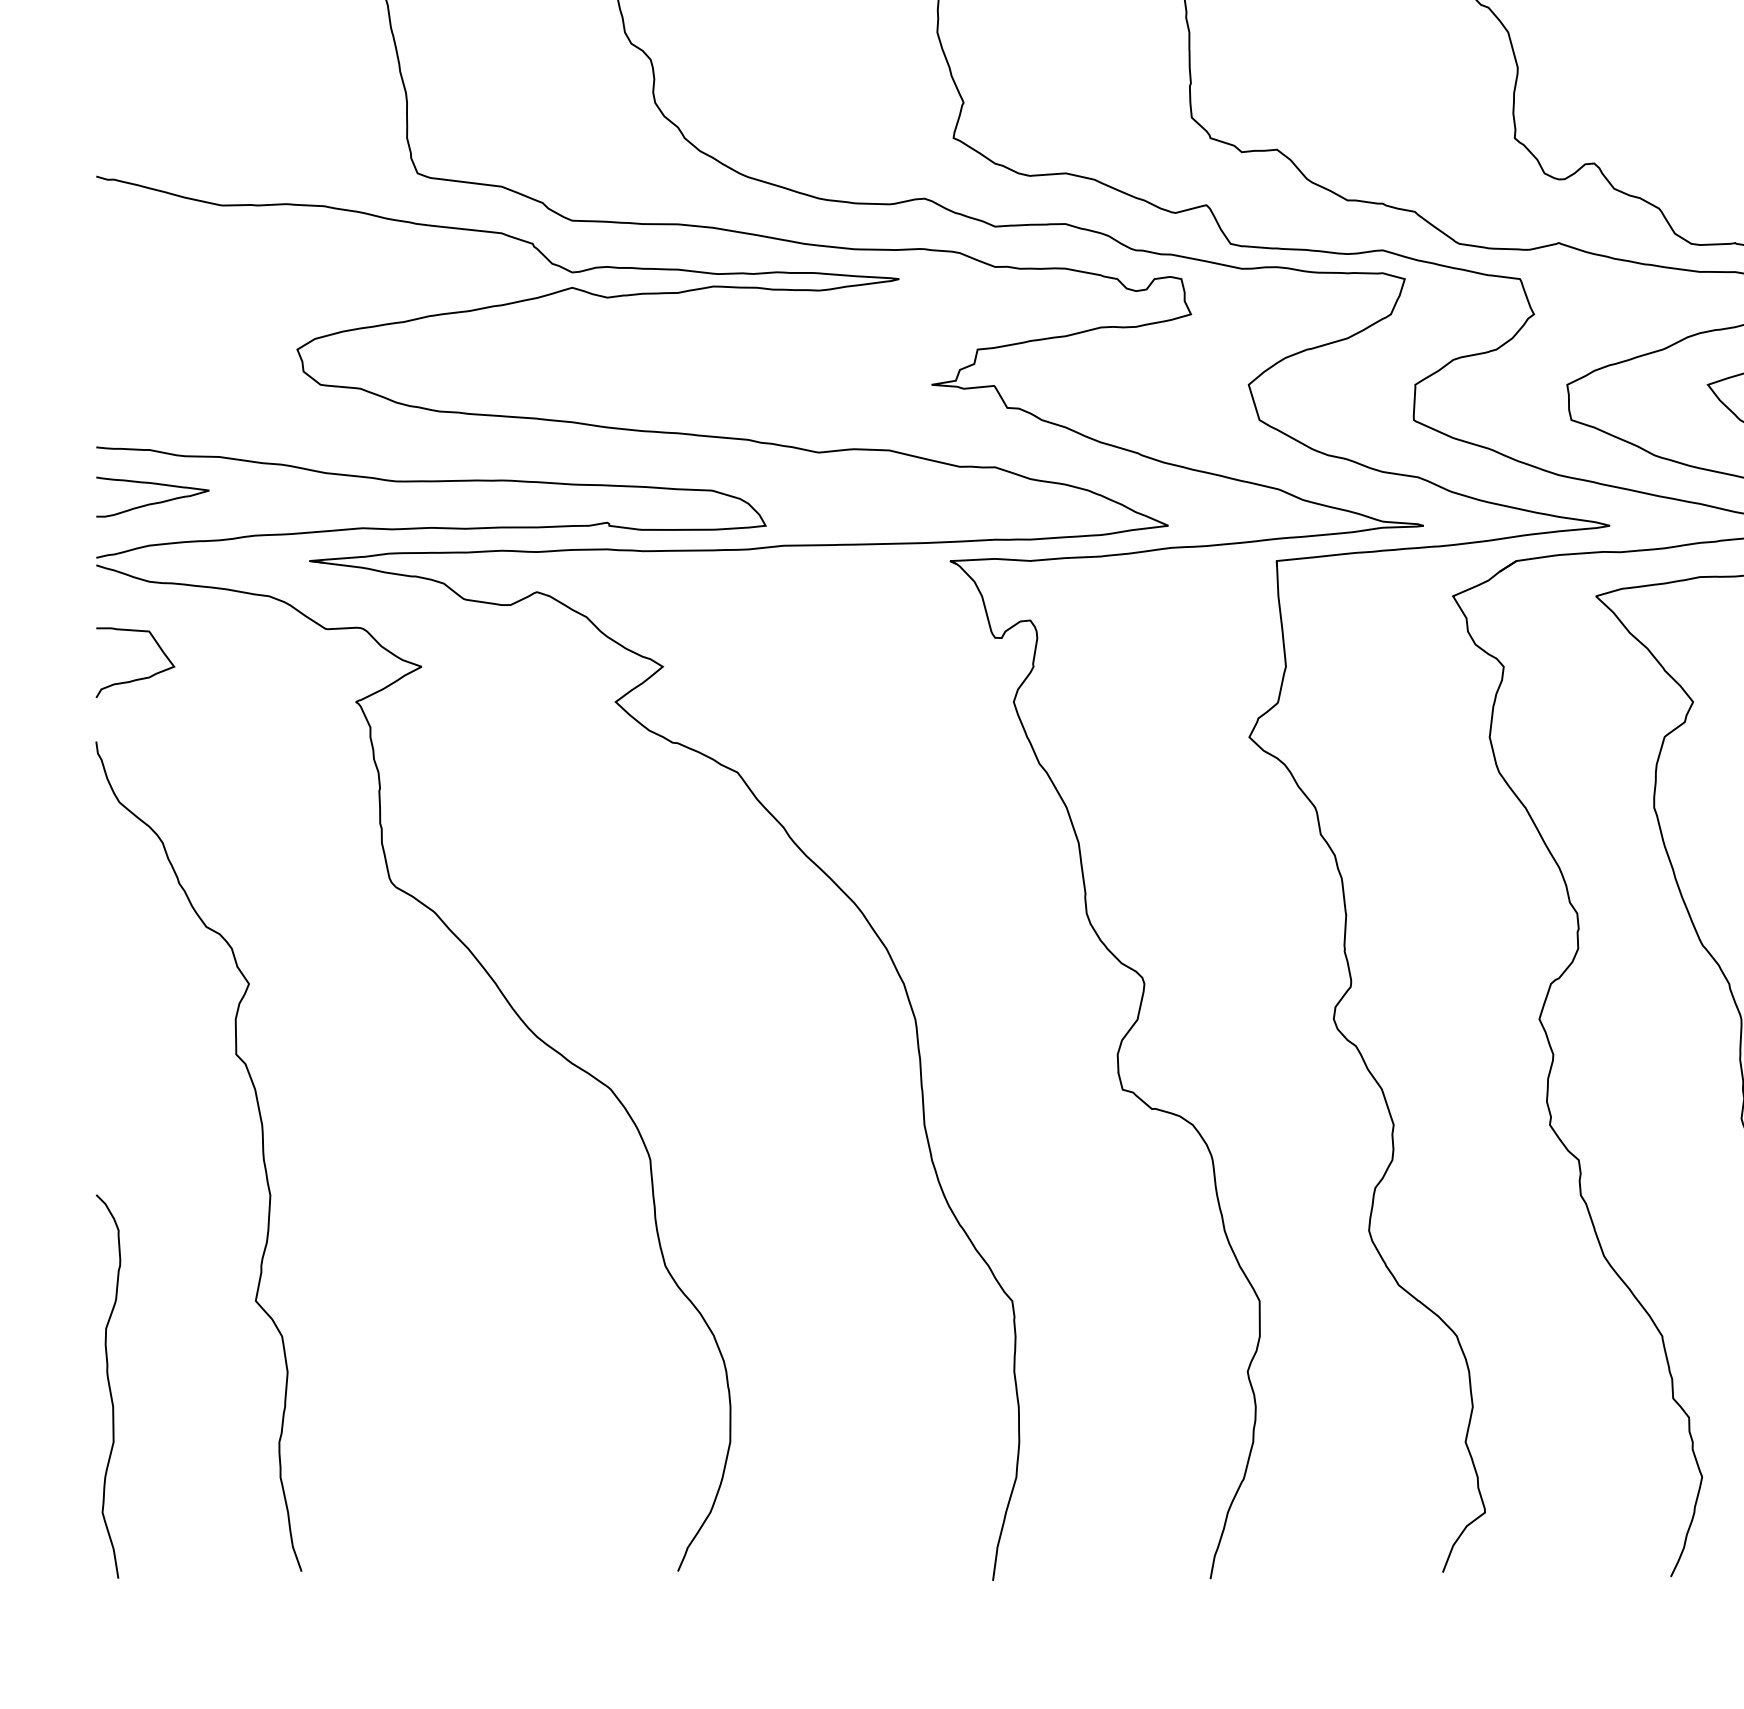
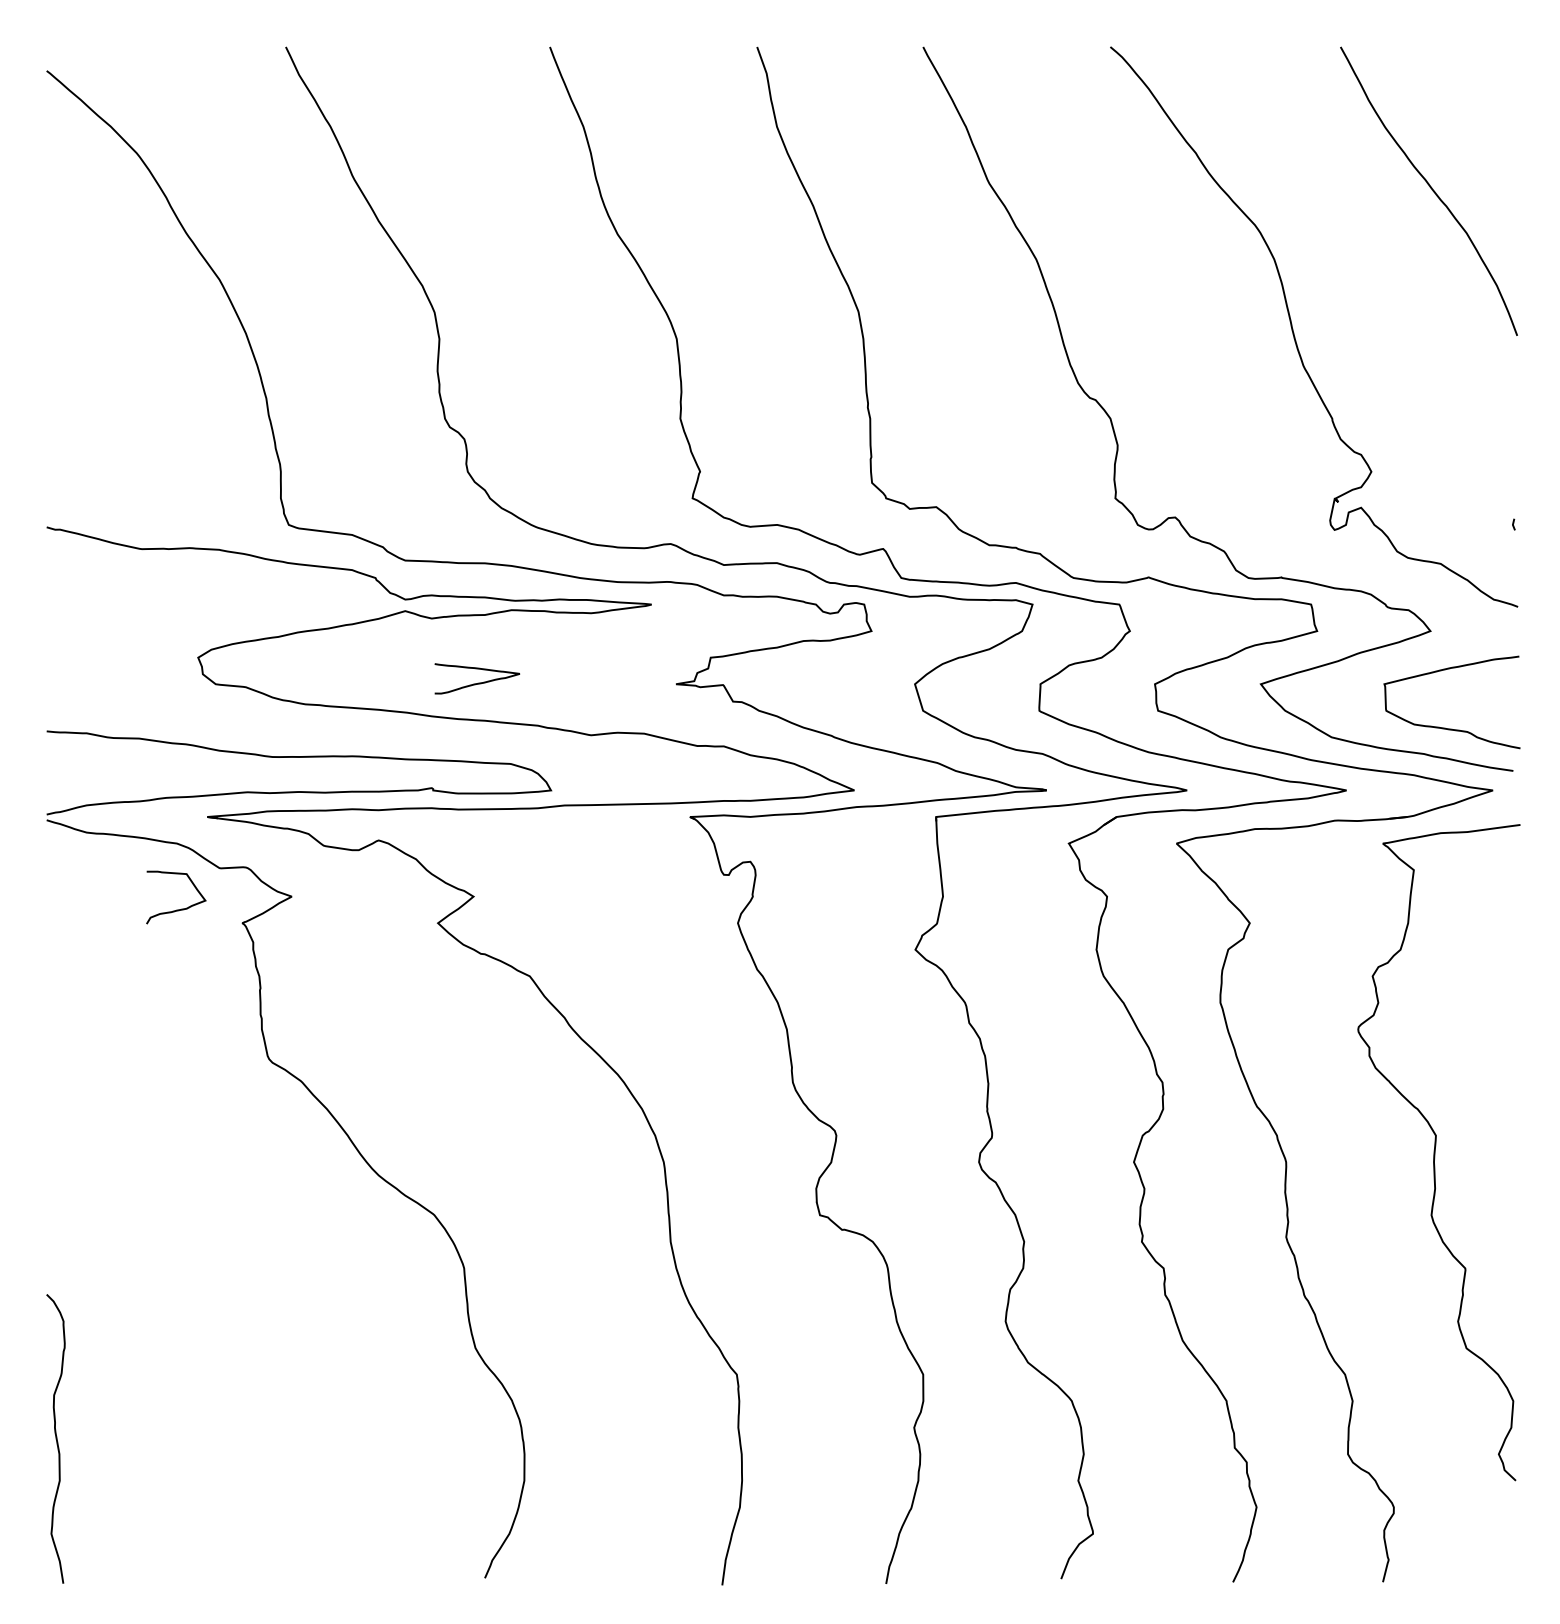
curve: (154, 501) -> (478, 682), moved
curve: (135, 678) -> (176, 909), moved
curve: (261, 1156) -> (171, 1265), removed

